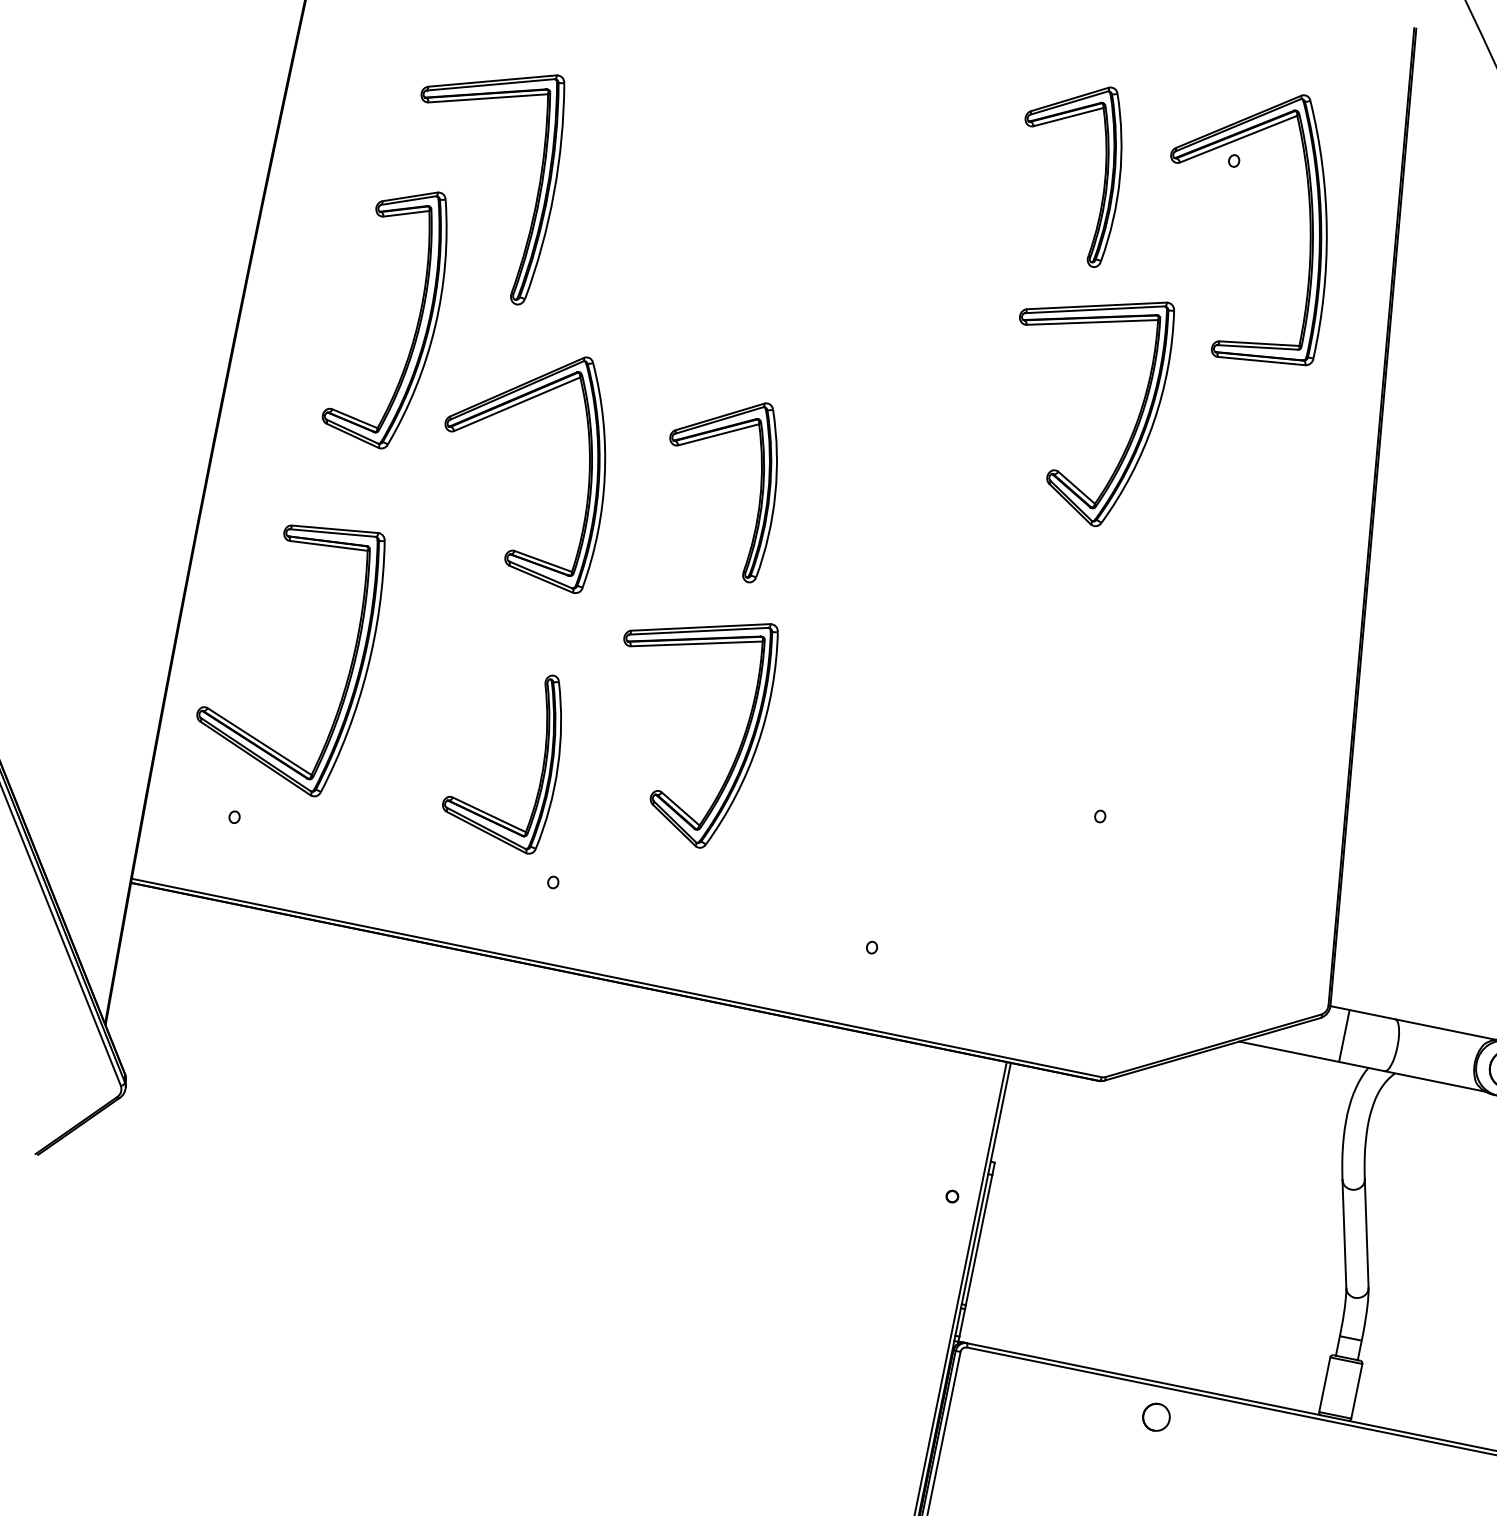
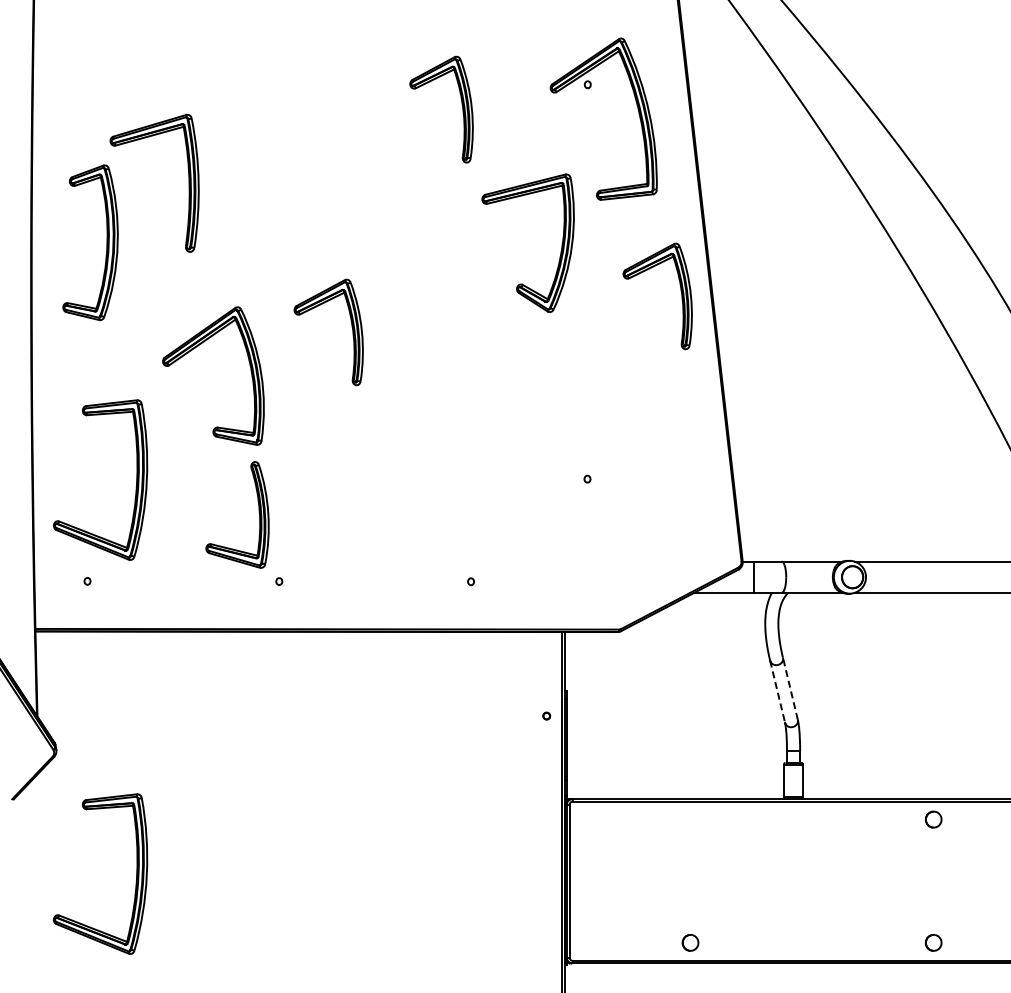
part: (1103, 168) -> (461, 104), moved
part: (416, 321) -> (106, 242), moved
part: (503, 411) -> (195, 348), moved
part: (1318, 535) -> (680, 291), added
part: (739, 743) -> (370, 479), removed
line: (1344, 1233) -> (777, 691), solid -> dashed
line: (1366, 1233) -> (790, 688), solid -> dashed
part: (217, 1319) -> (136, 873), added
part: (1156, 1417) -> (690, 819), removed

